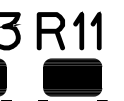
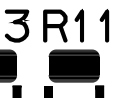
part: (96, 30) -> (104, 25), moved

